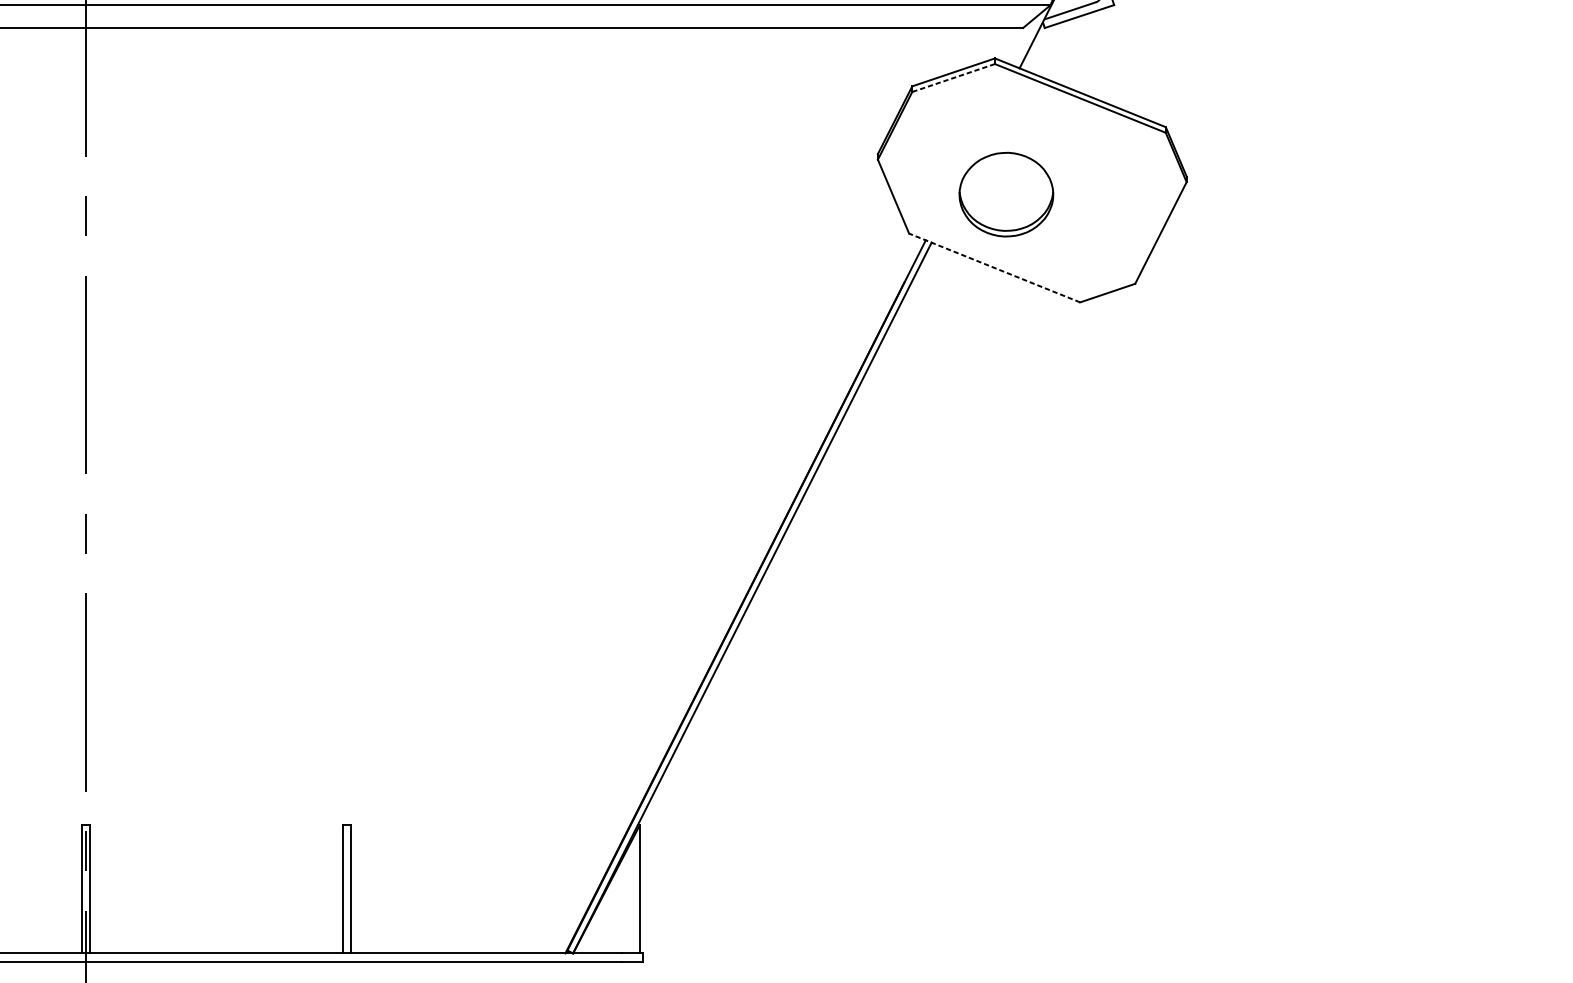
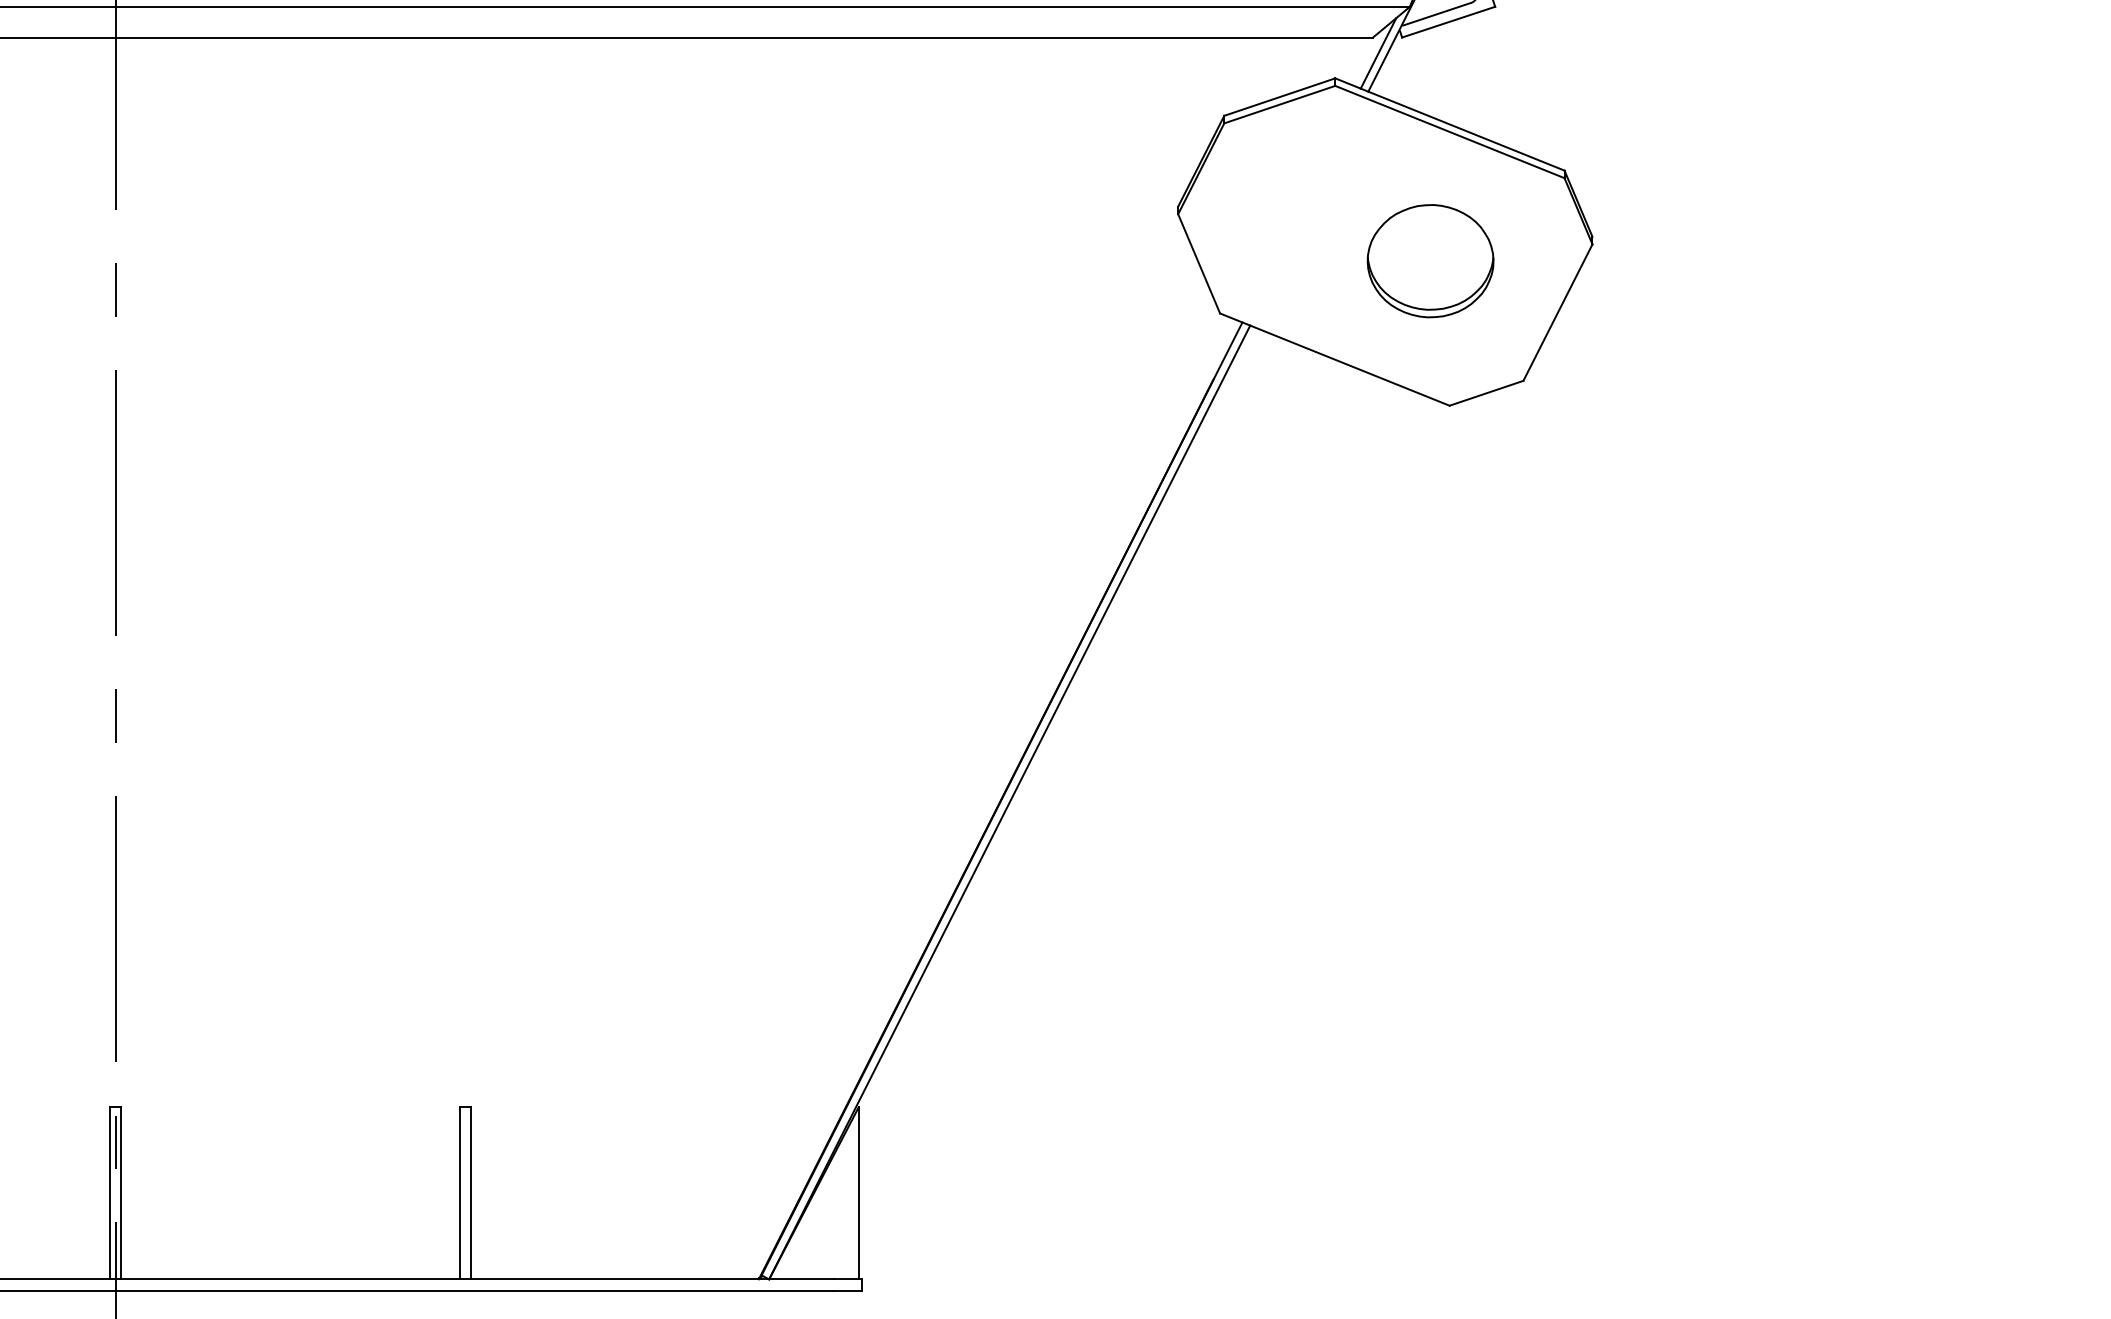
line: (1027, 39) -> (1378, 53), added
line: (953, 77) -> (1279, 104), dashed -> solid
part: (1006, 194) -> (1430, 261), moved
line: (994, 267) -> (1334, 359), dashed -> solid

